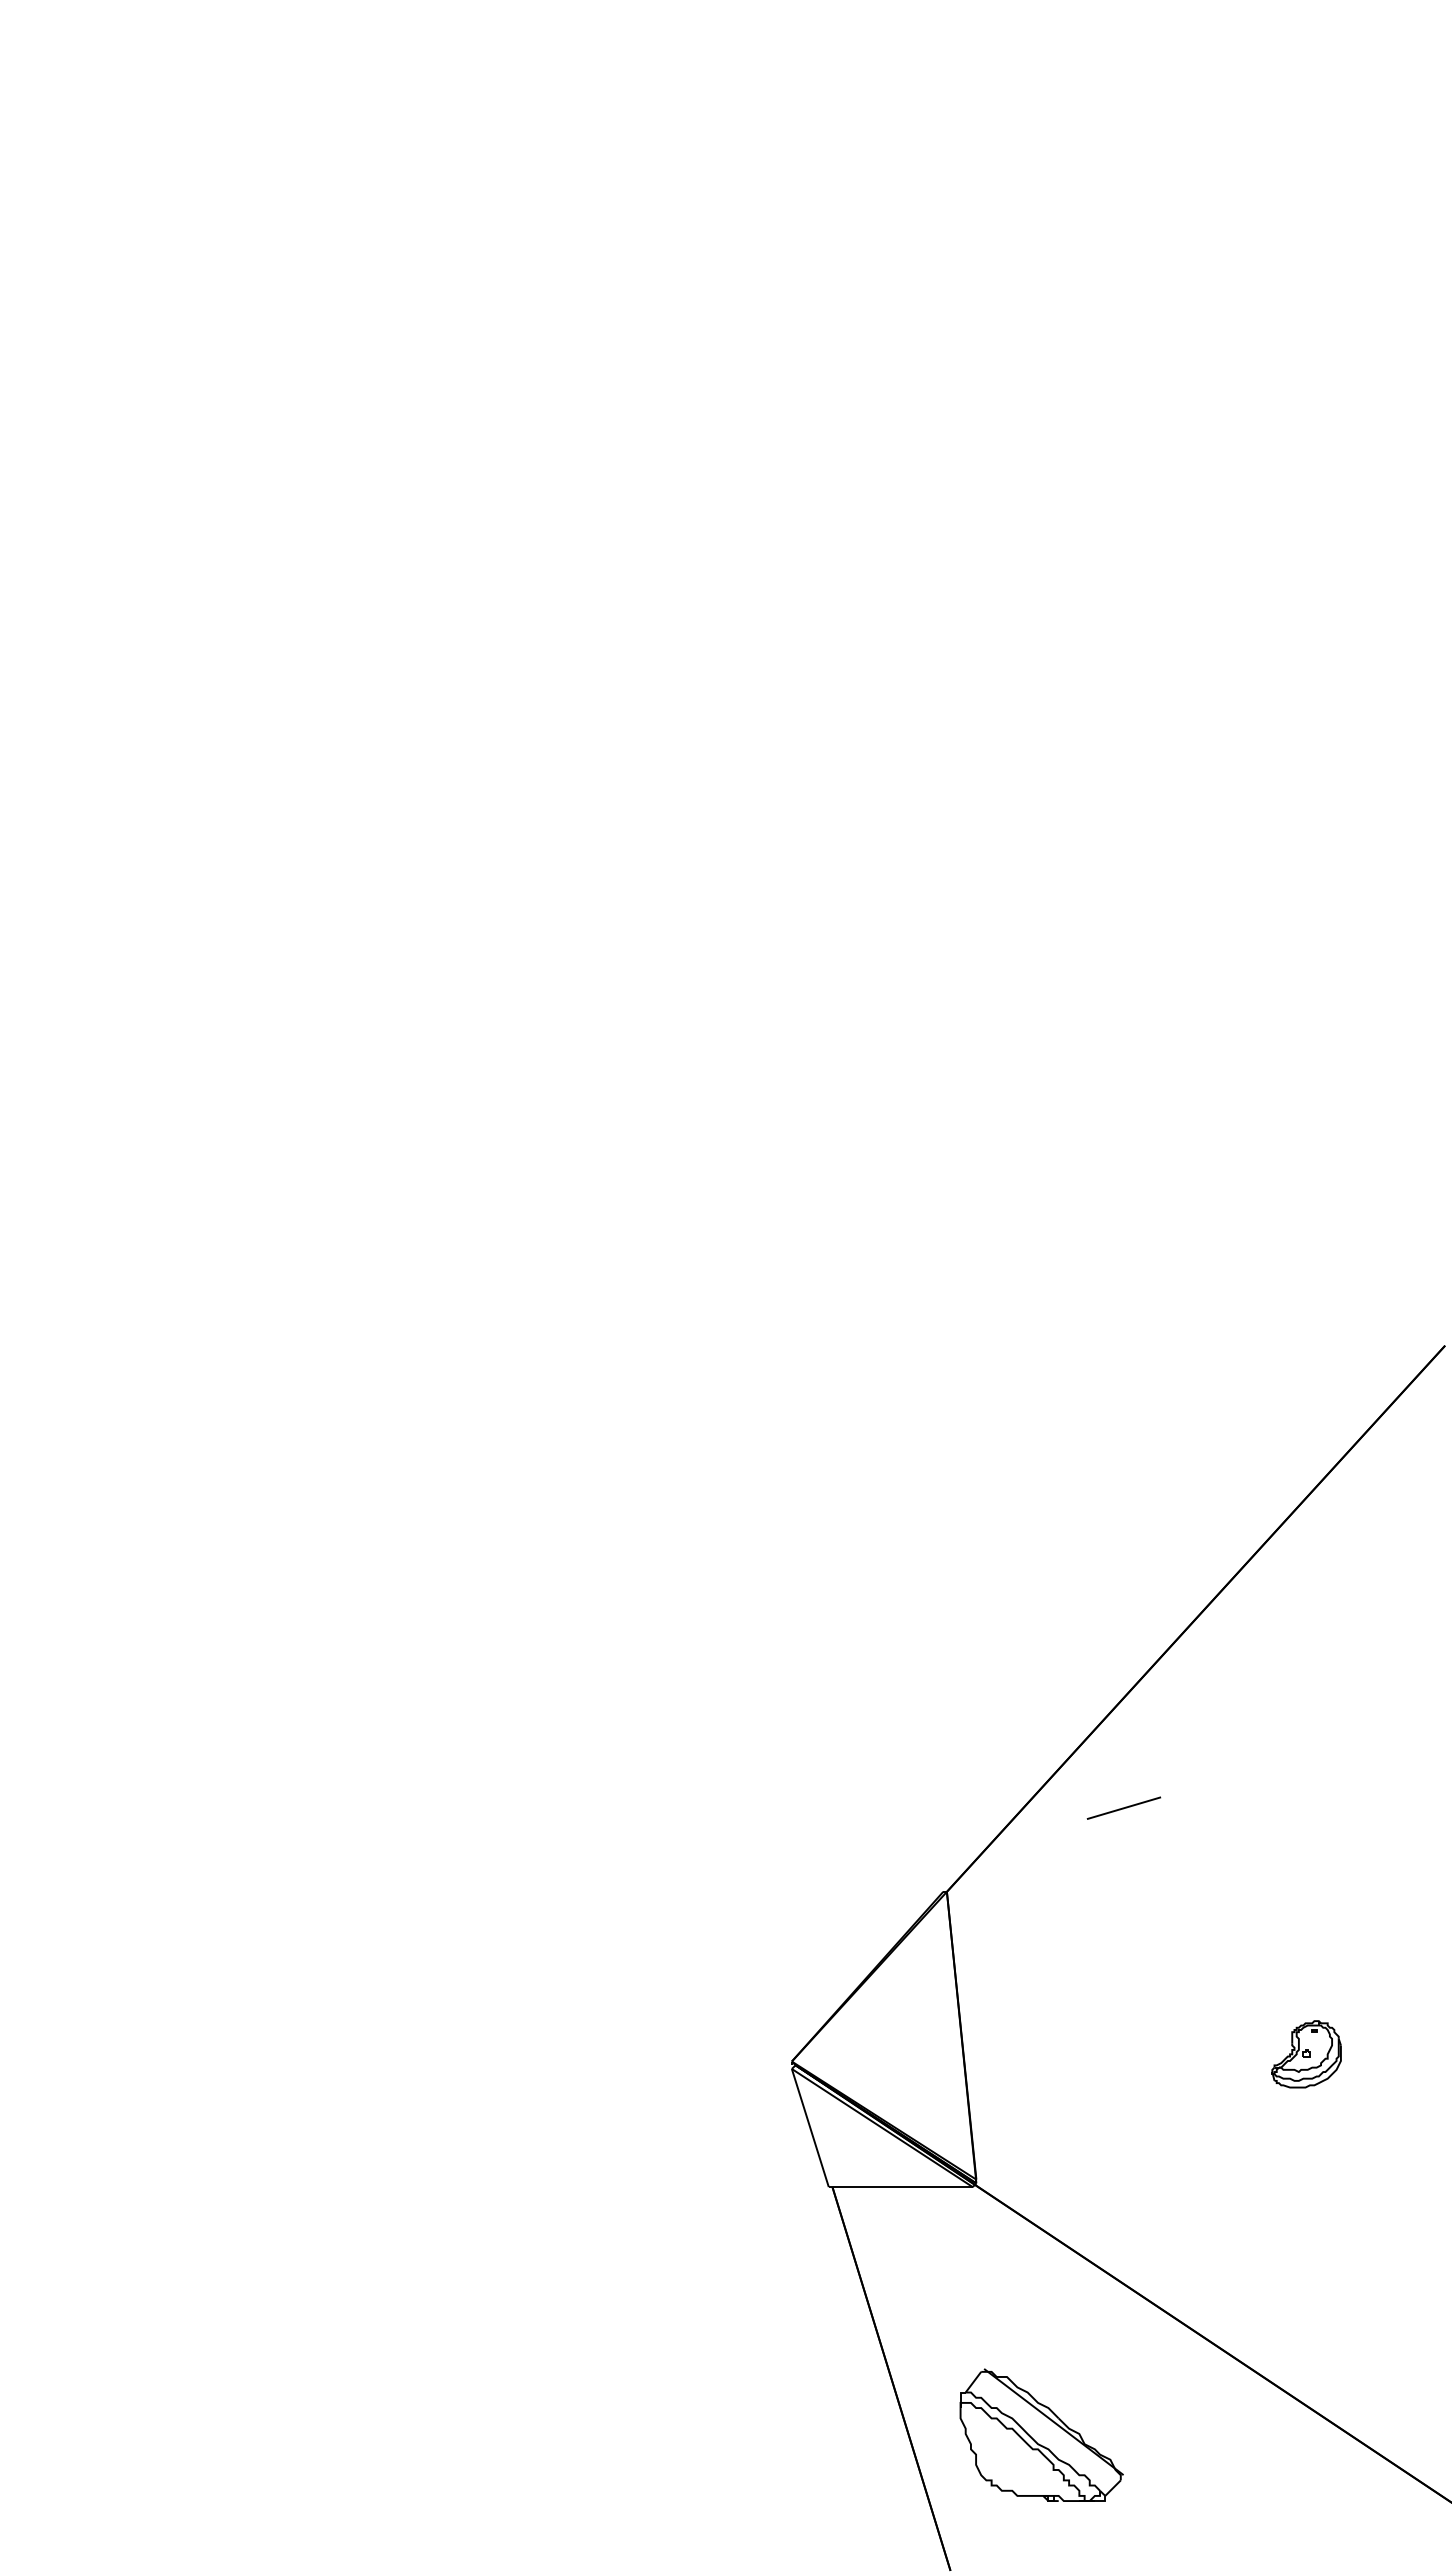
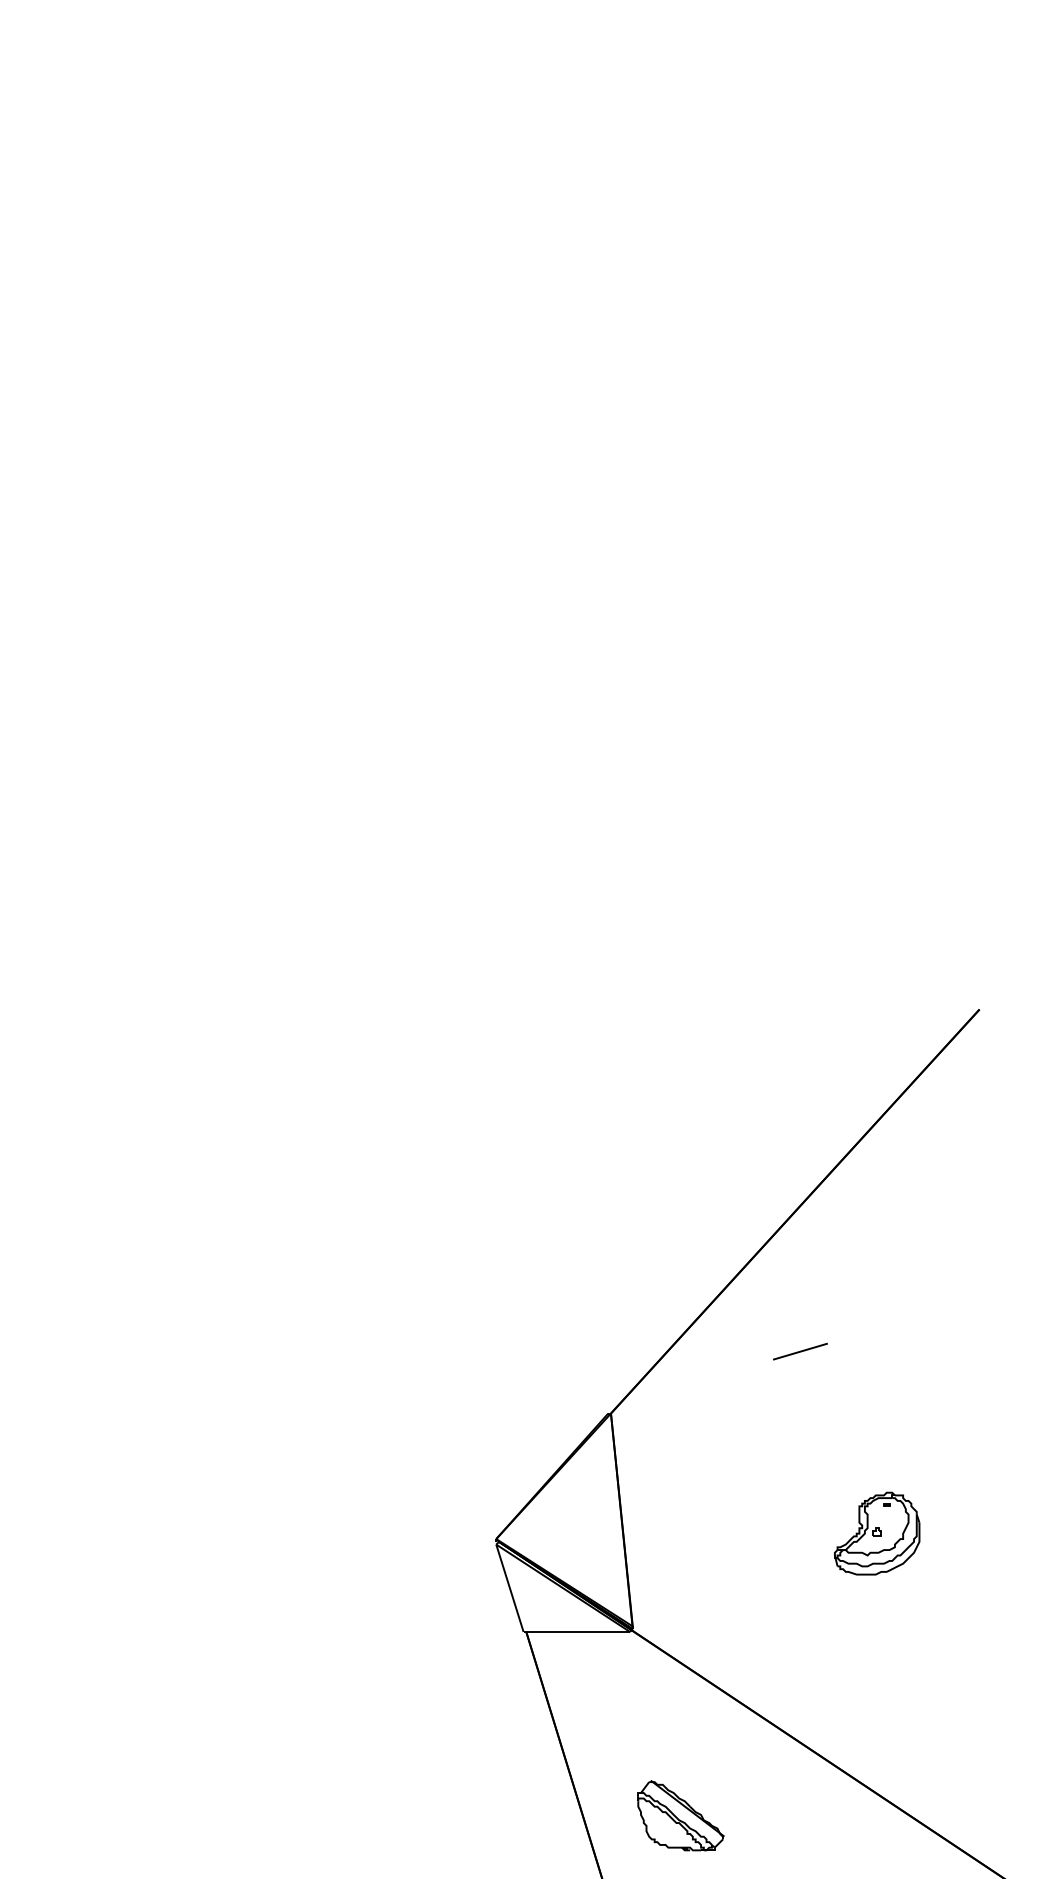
line: (1123, 1807) -> (800, 1351), moved
part: (1306, 2054) -> (876, 1533), size x1.67
part: (1041, 2435) -> (680, 1815), size x0.71

